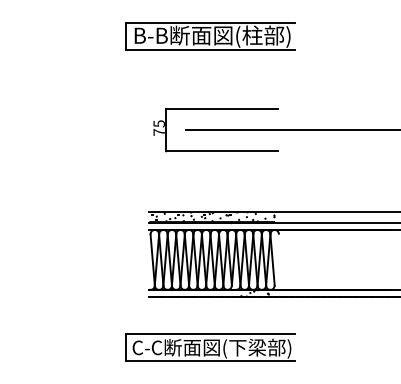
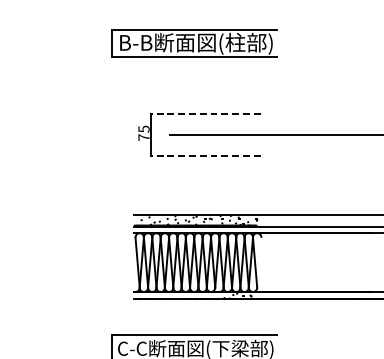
line: (221, 108) -> (205, 114), solid -> dashed
line: (221, 151) -> (205, 156), solid -> dashed

